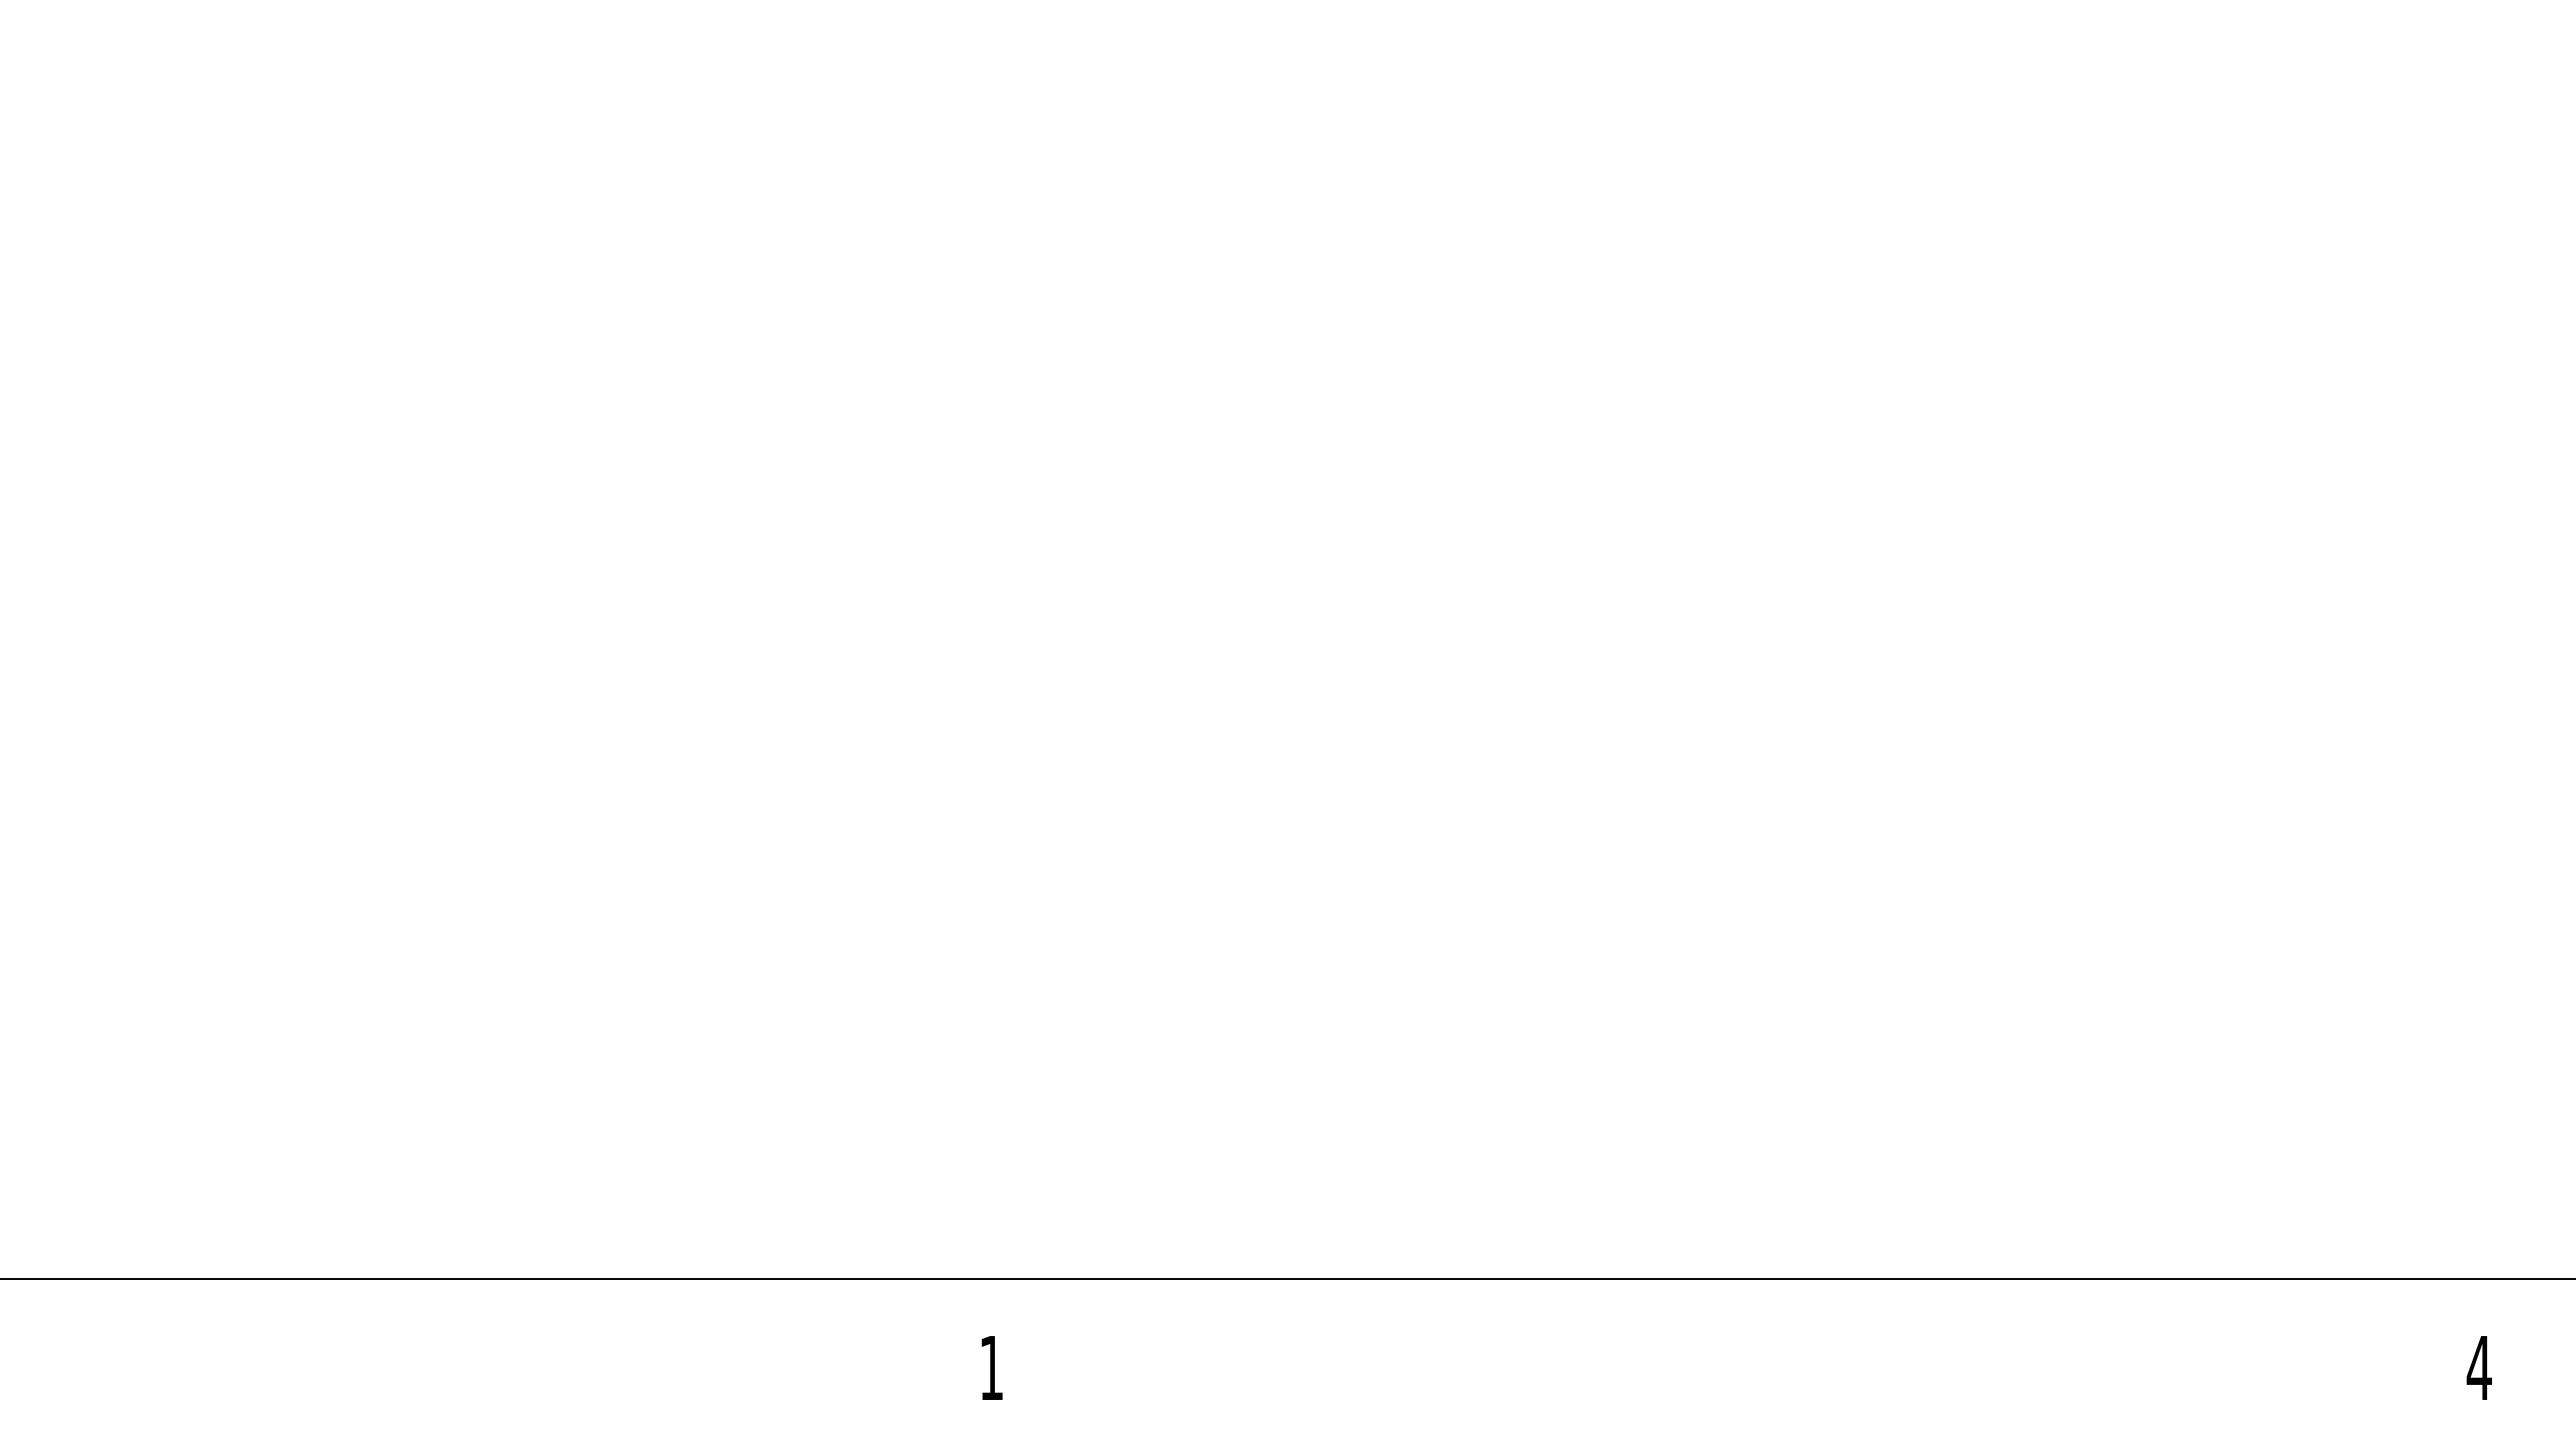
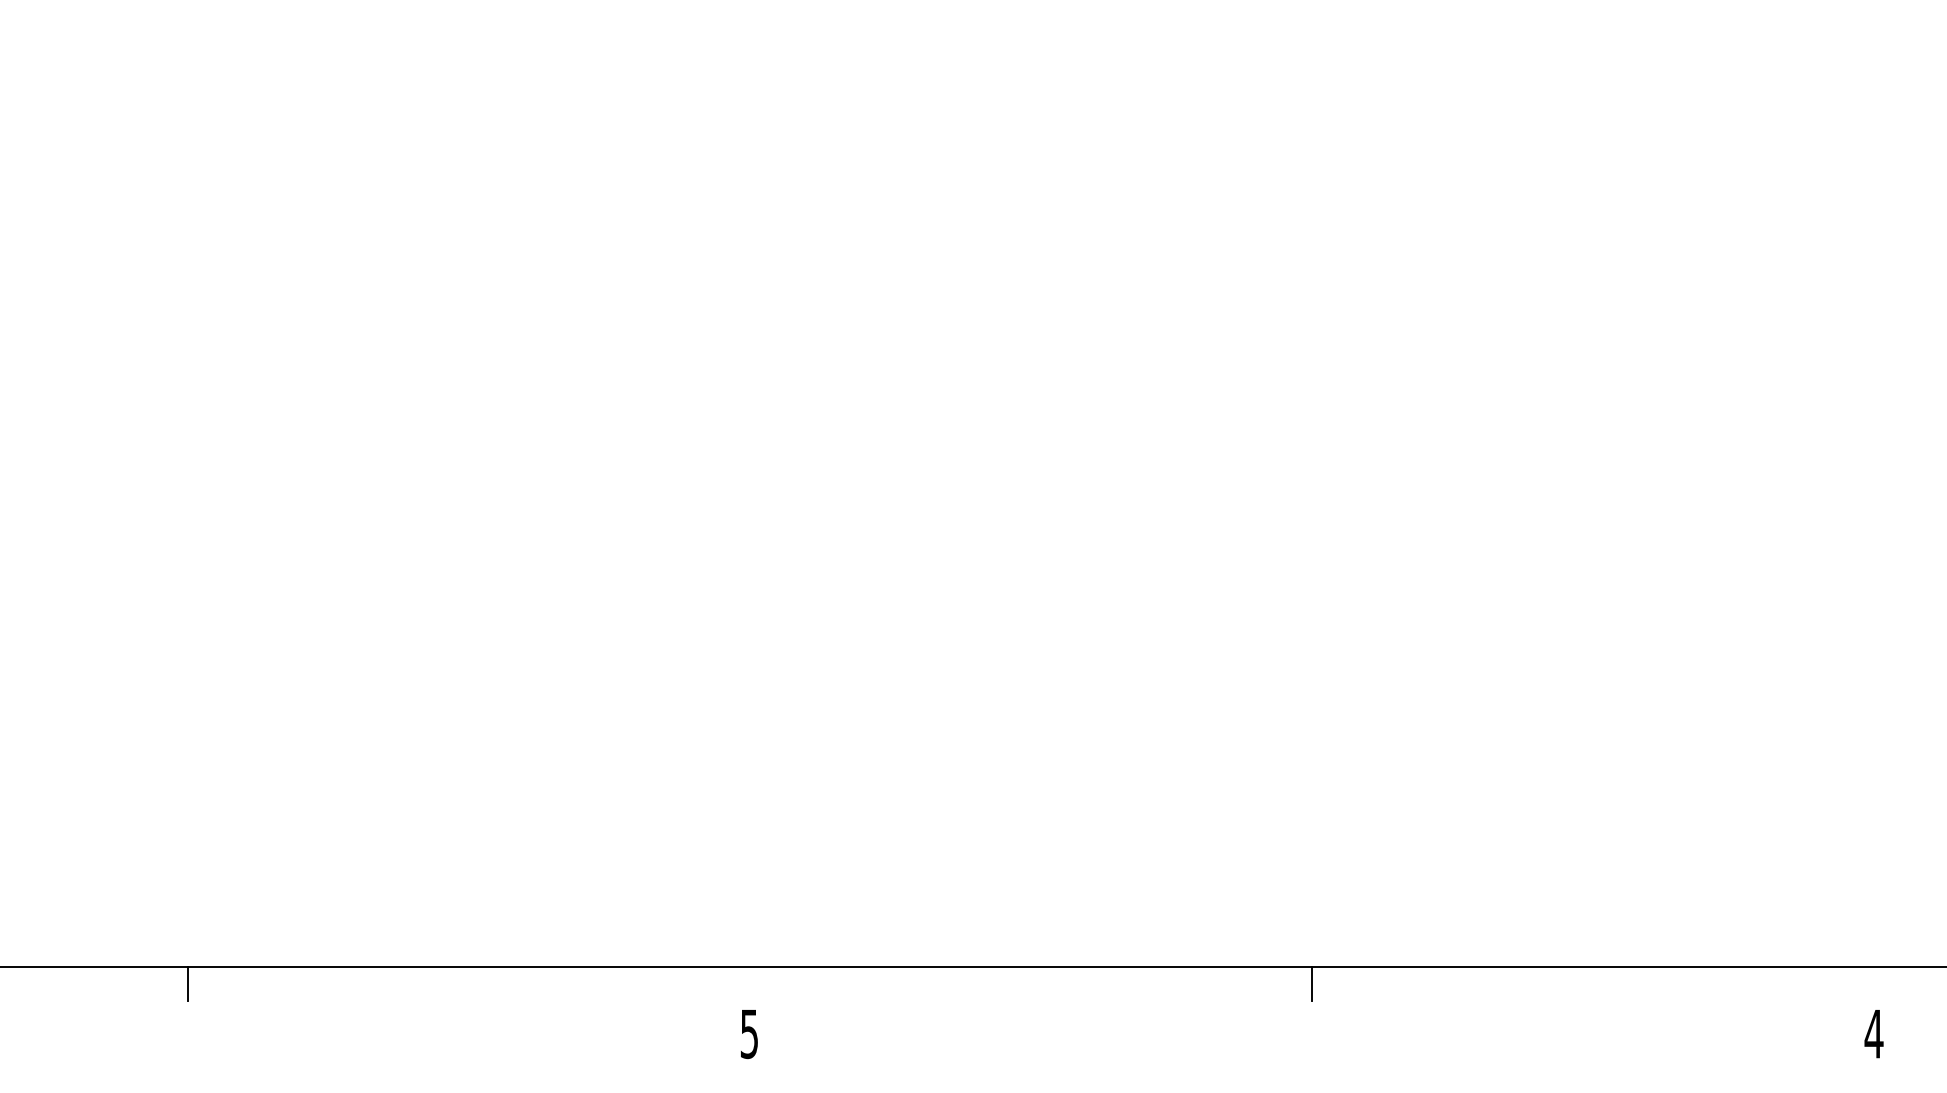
line: (248, 1301) -> (187, 983), added
line: (1736, 1301) -> (1312, 983), added
text: (991, 1368) -> (749, 1034), 1 -> 5

